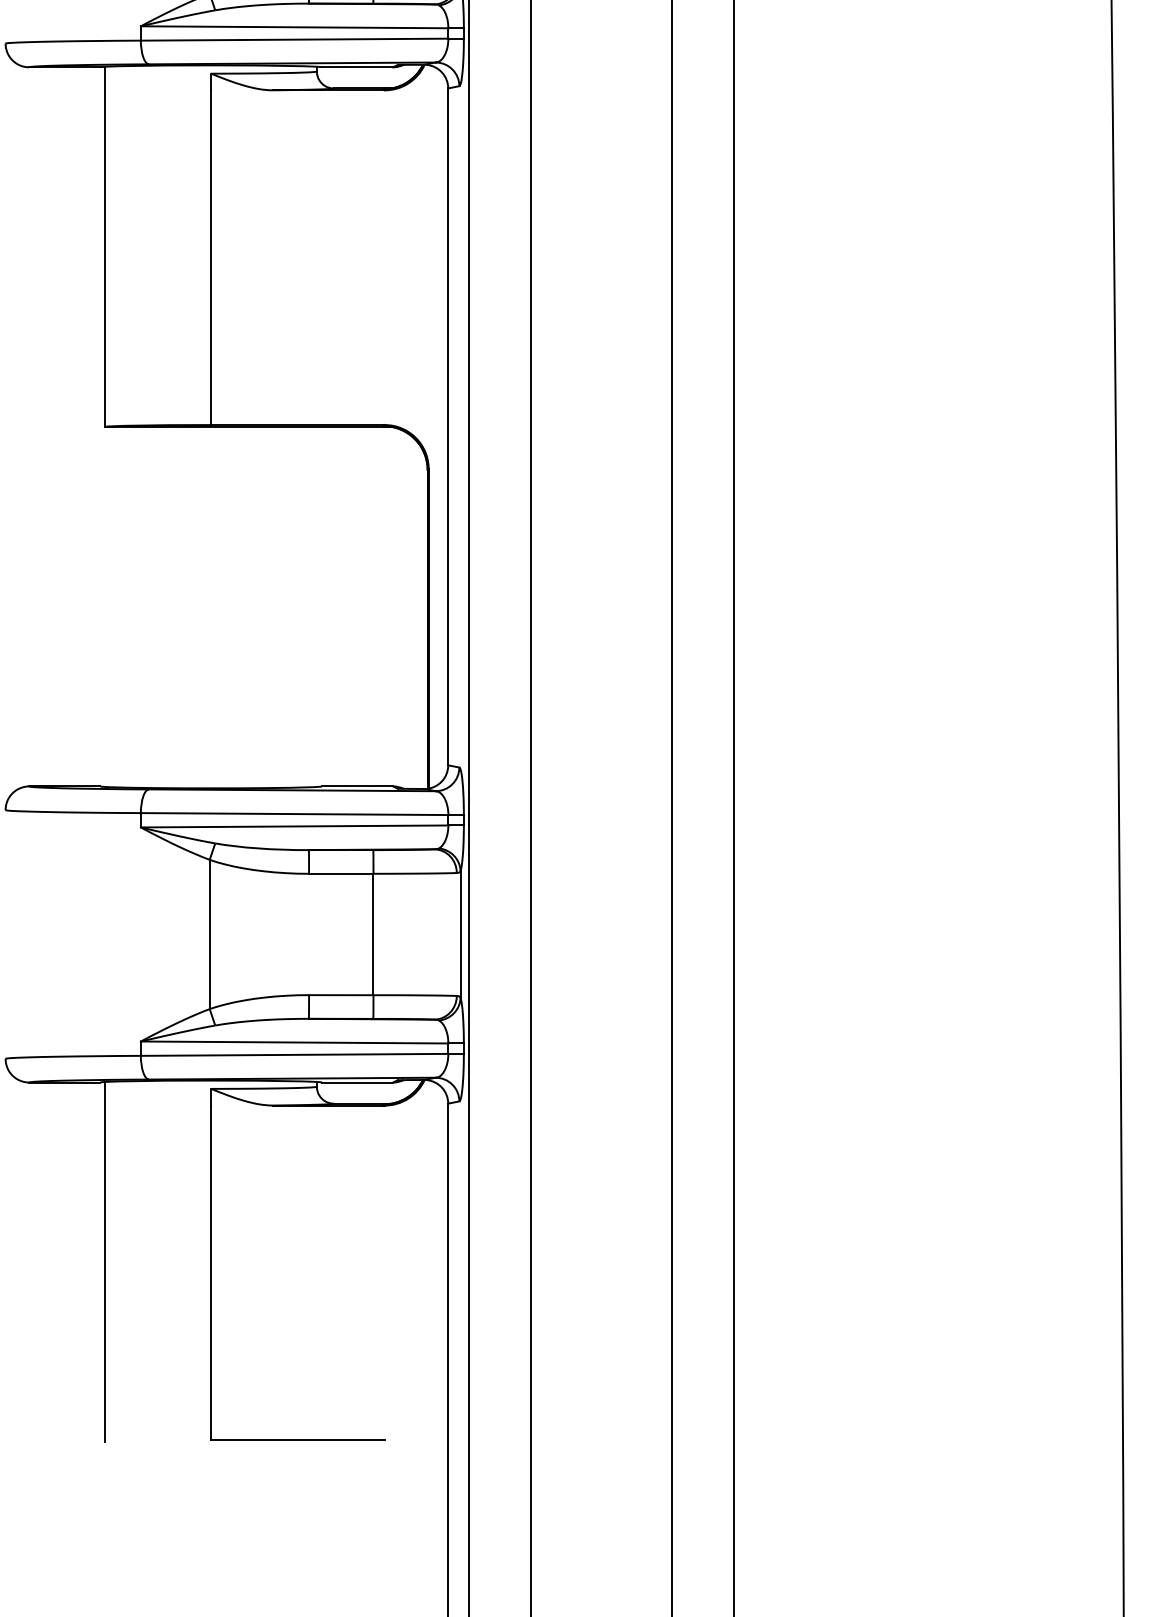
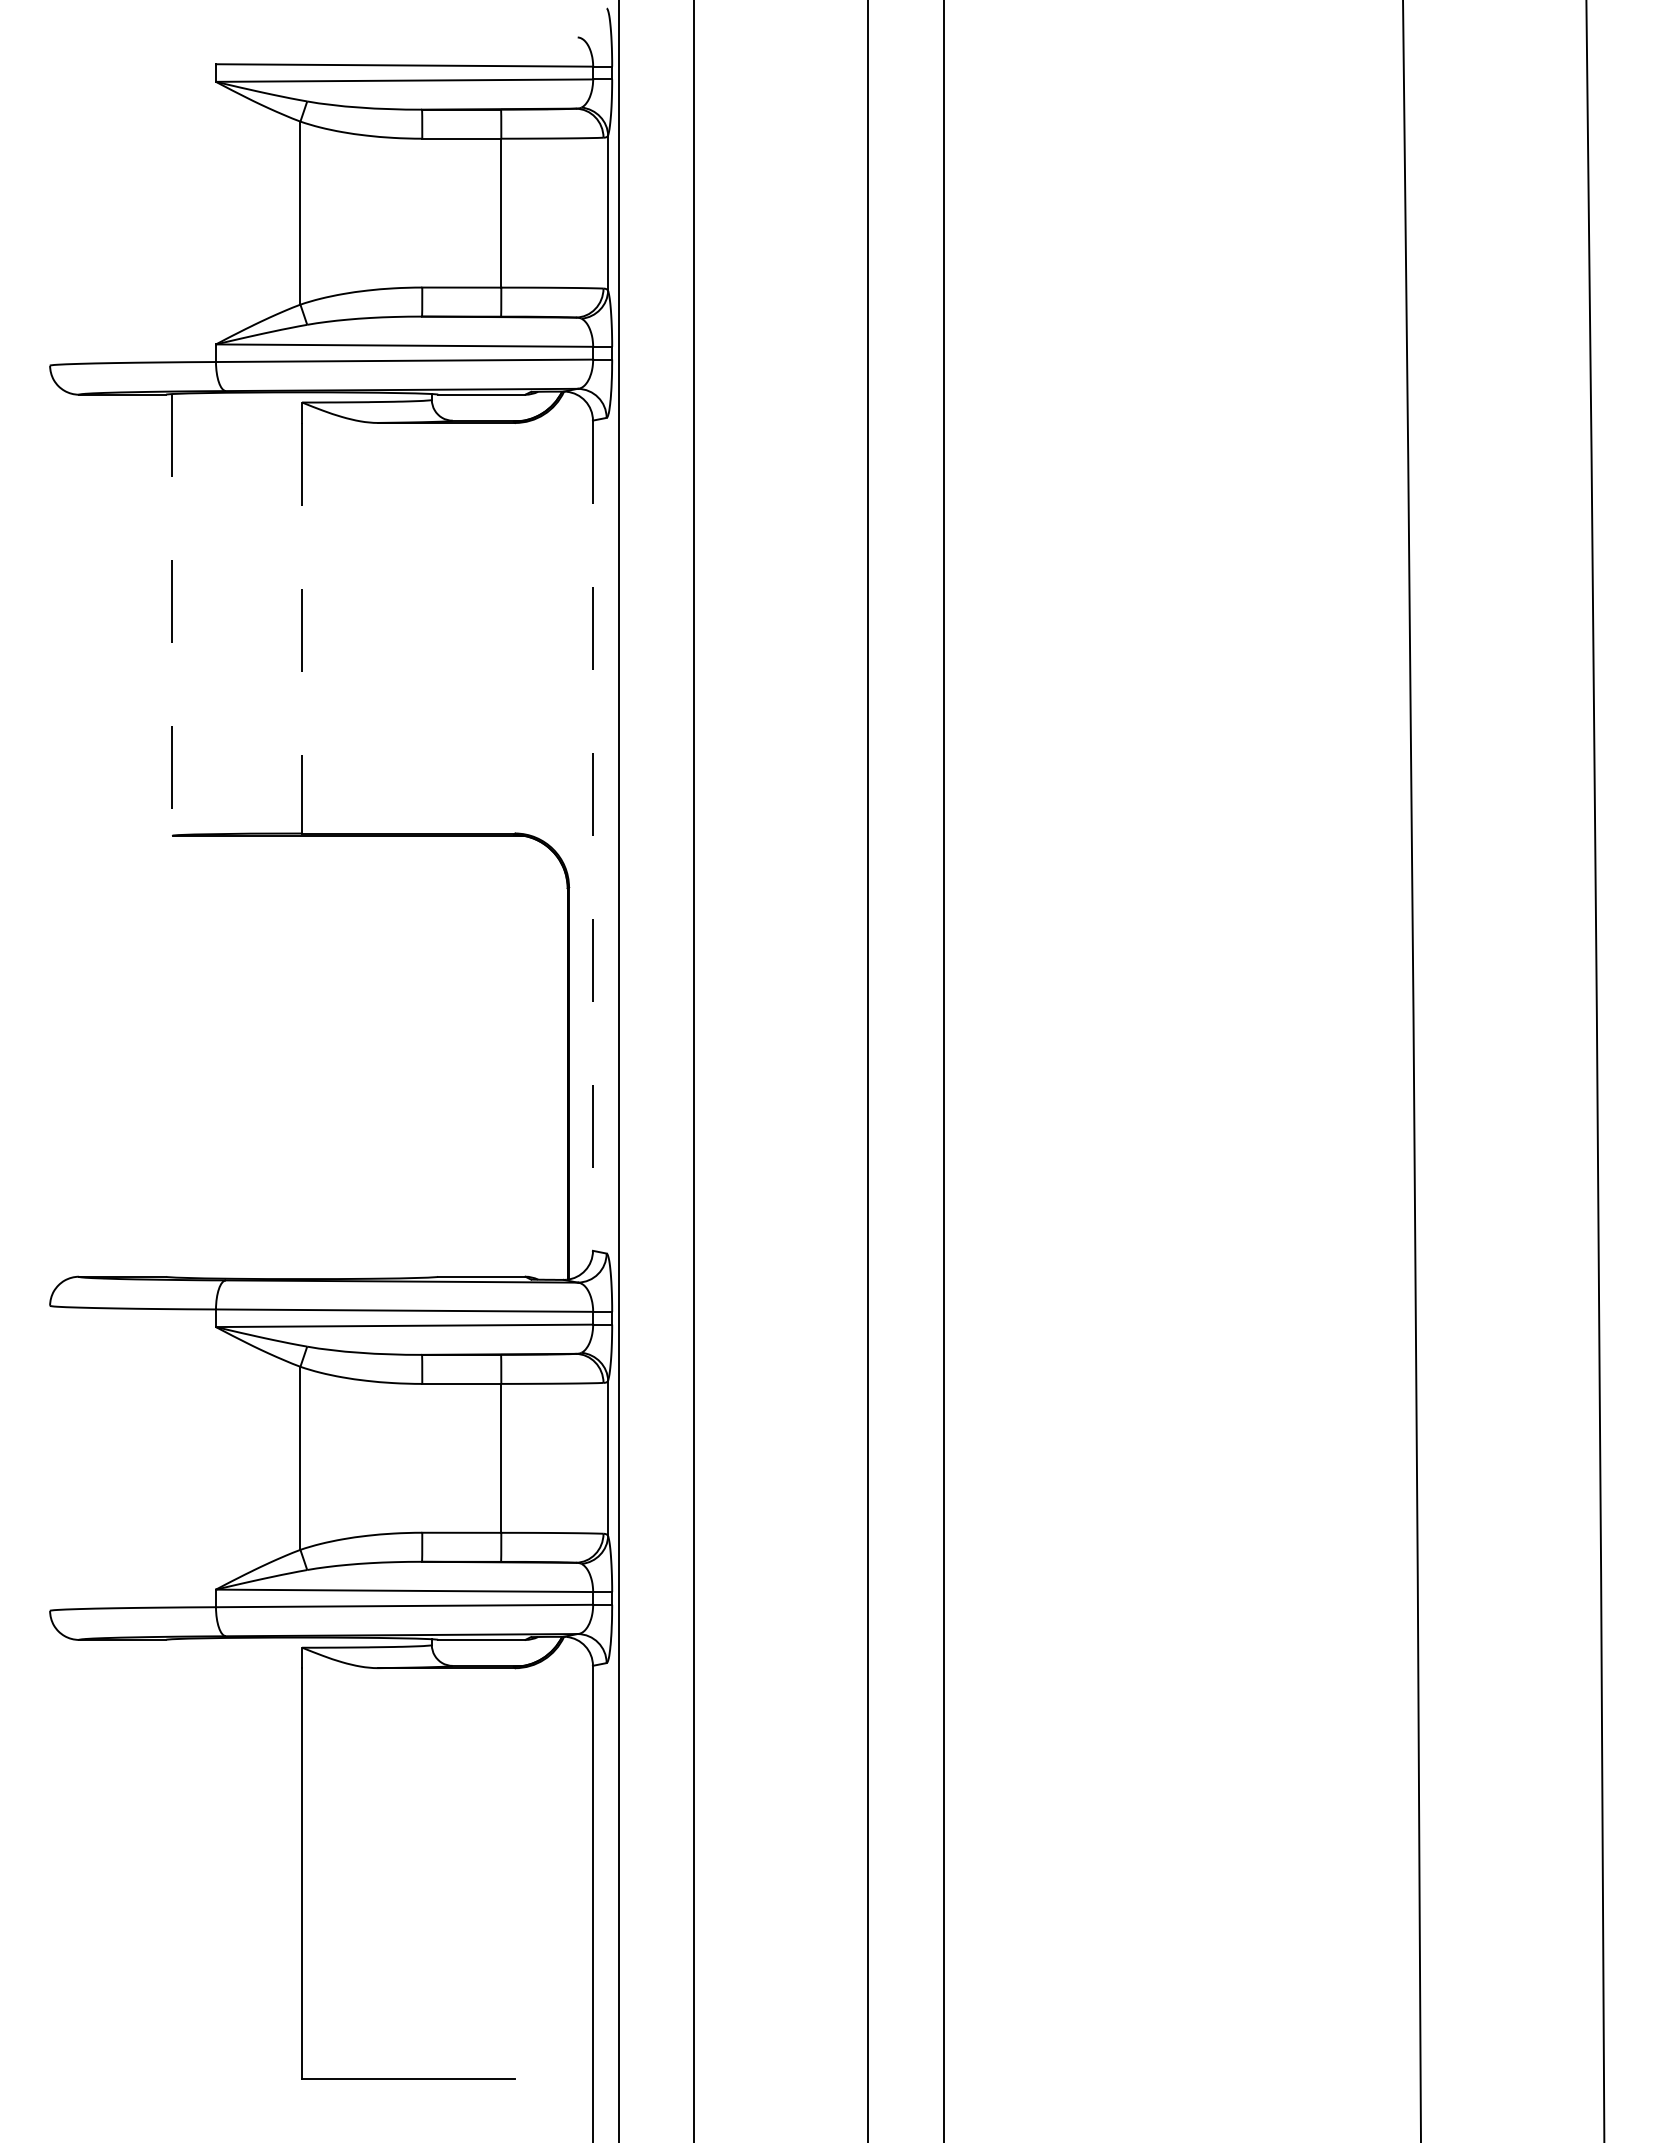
line: (105, 246) -> (172, 614), solid -> dashed
line: (211, 257) -> (302, 628), solid -> dashed
line: (447, 427) -> (592, 836), solid -> dashed
line: (105, 1261) -> (172, 1859), removed

